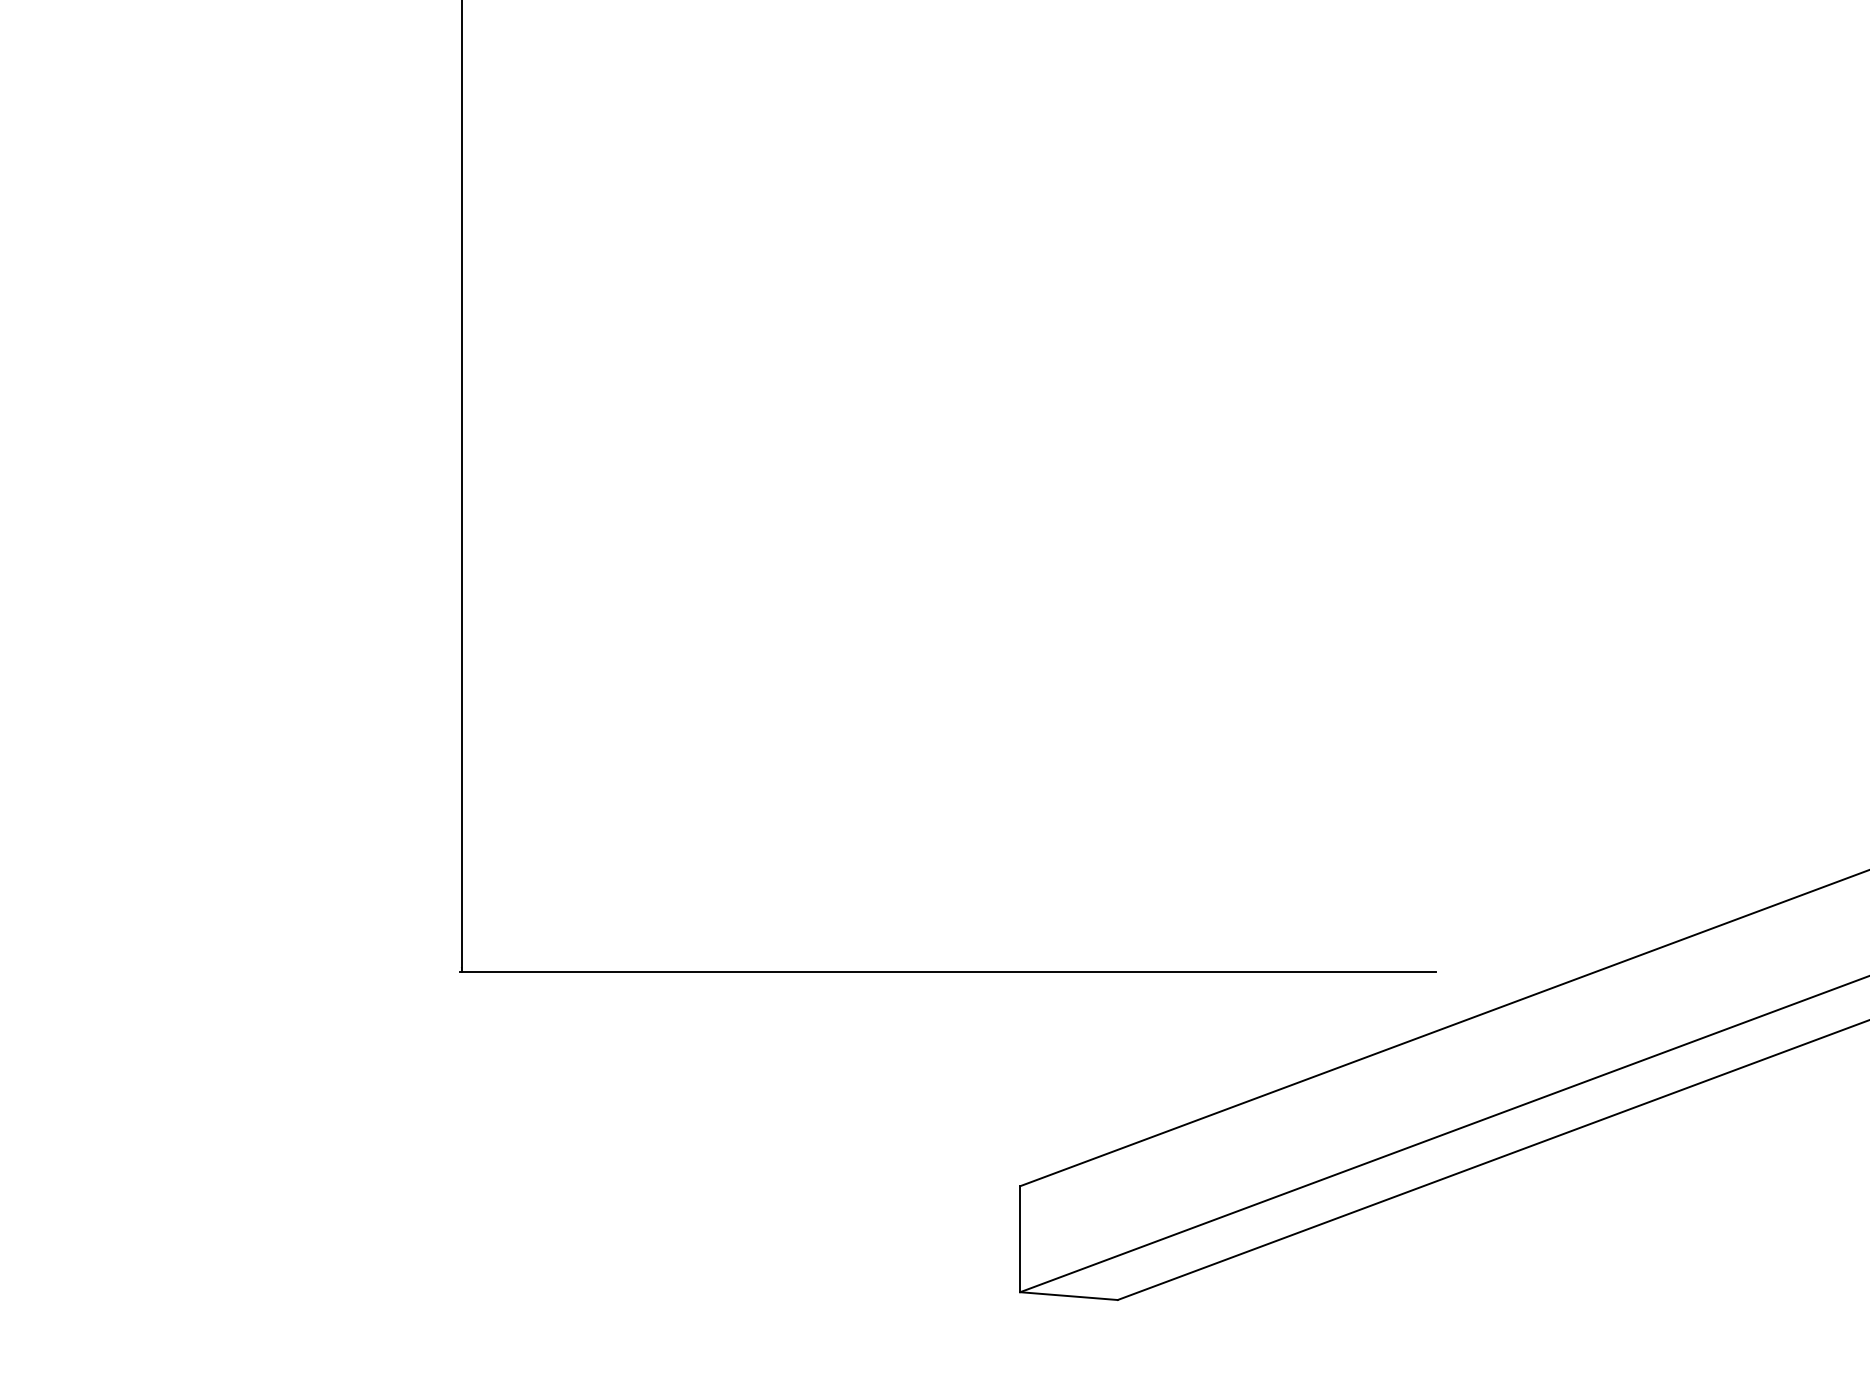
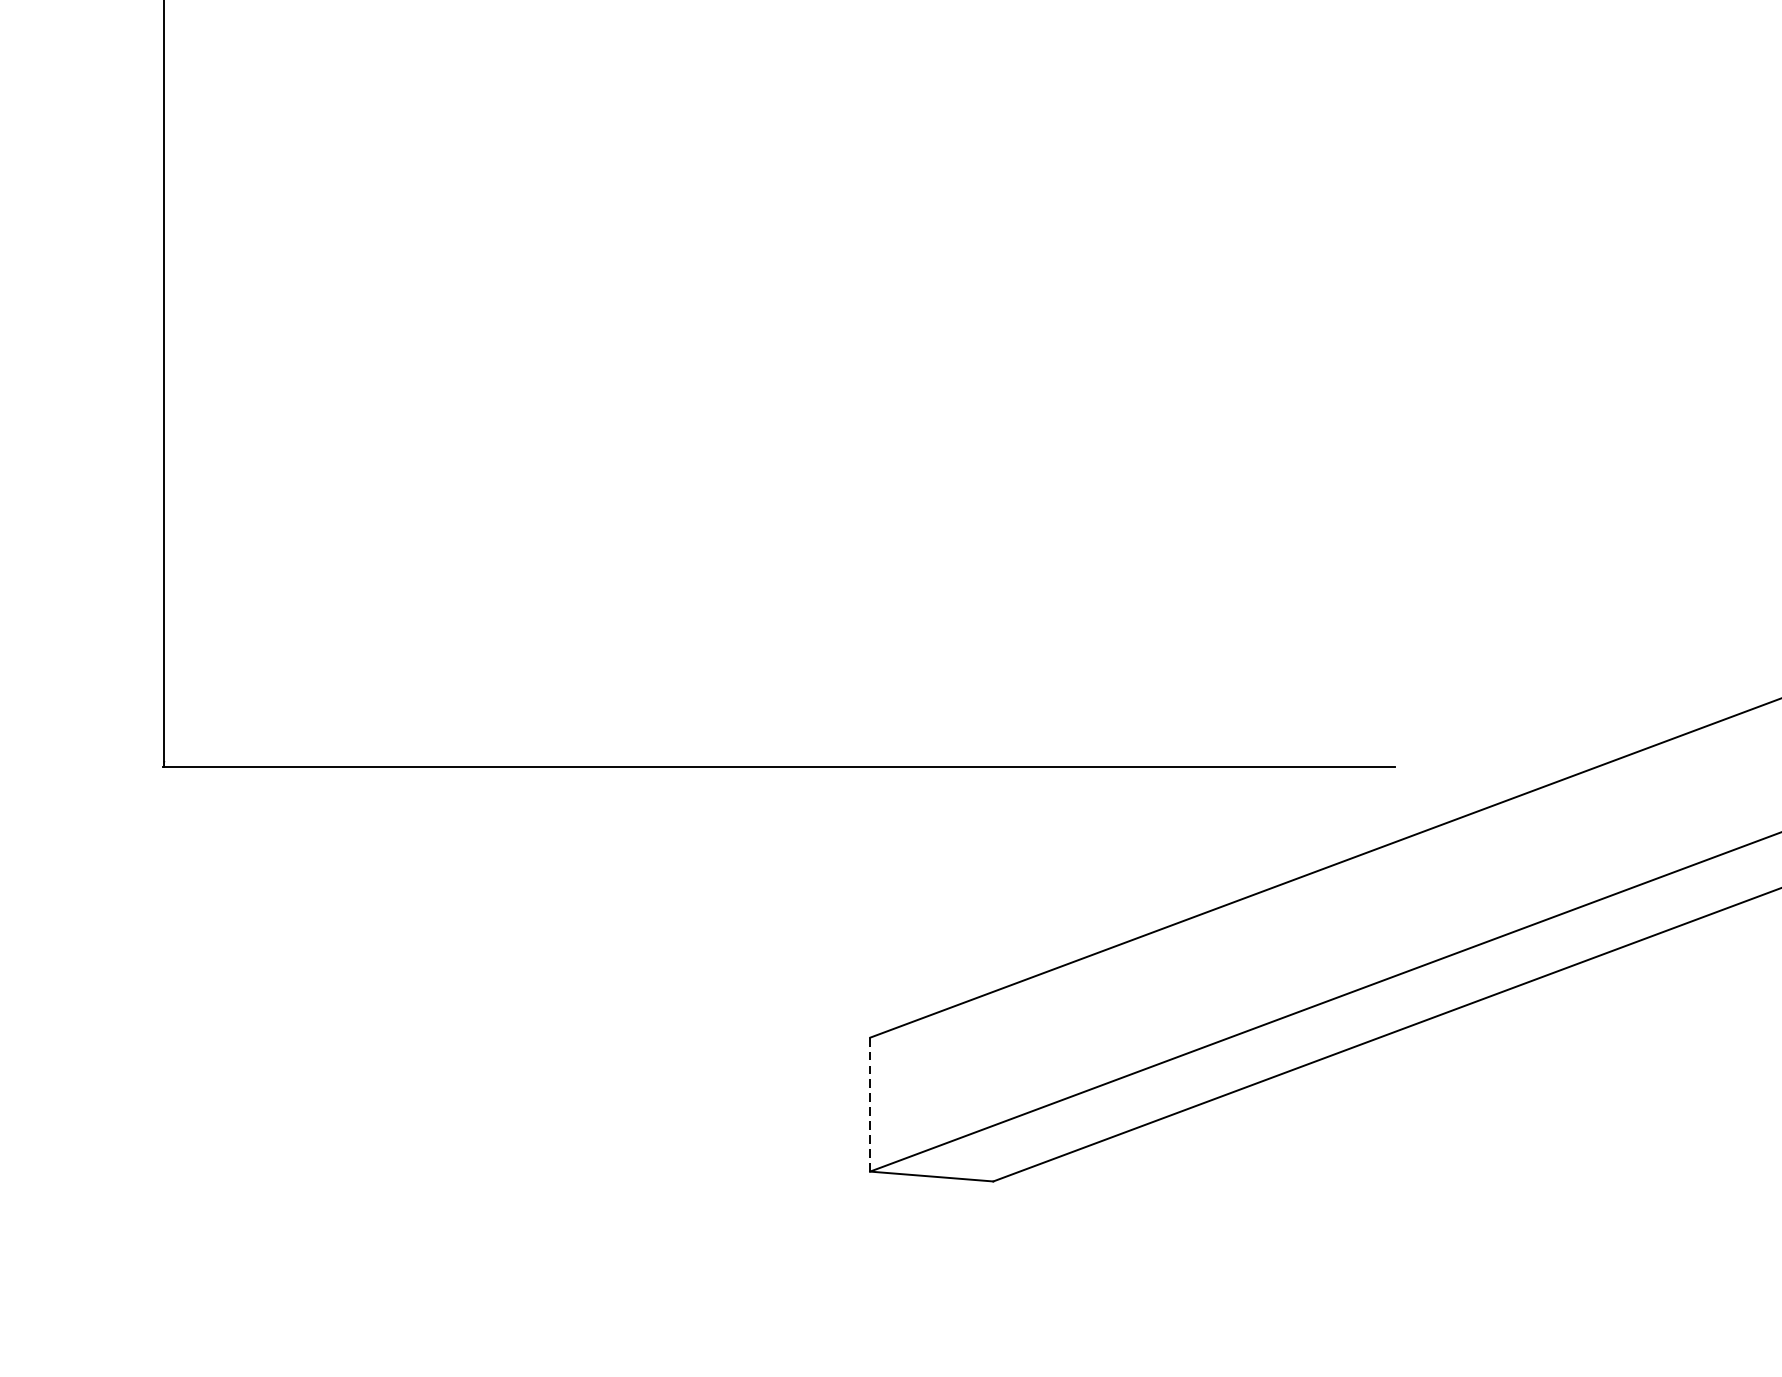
line: (1020, 1238) -> (870, 1103), solid -> dashed

